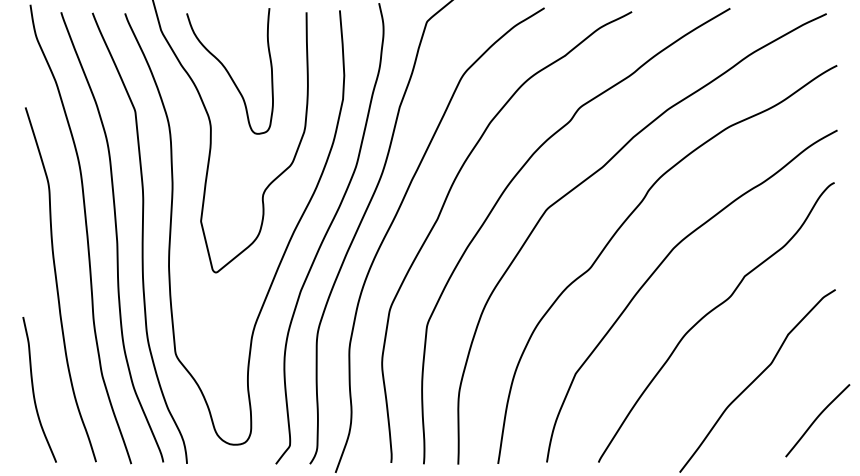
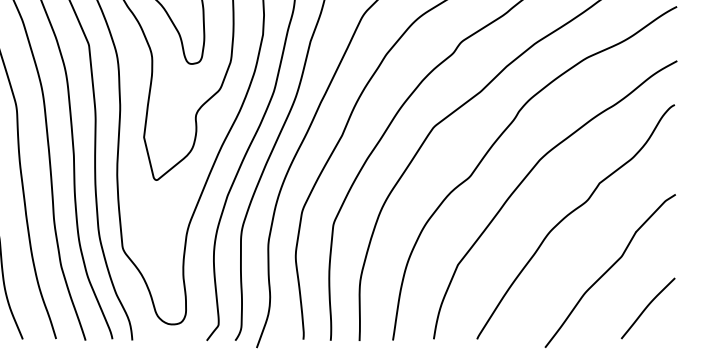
curve: (817, 419) -> (647, 307), moved

